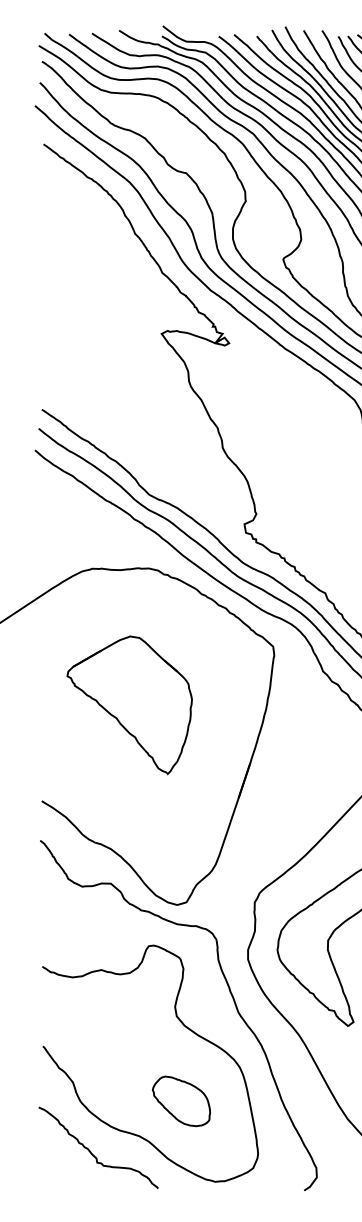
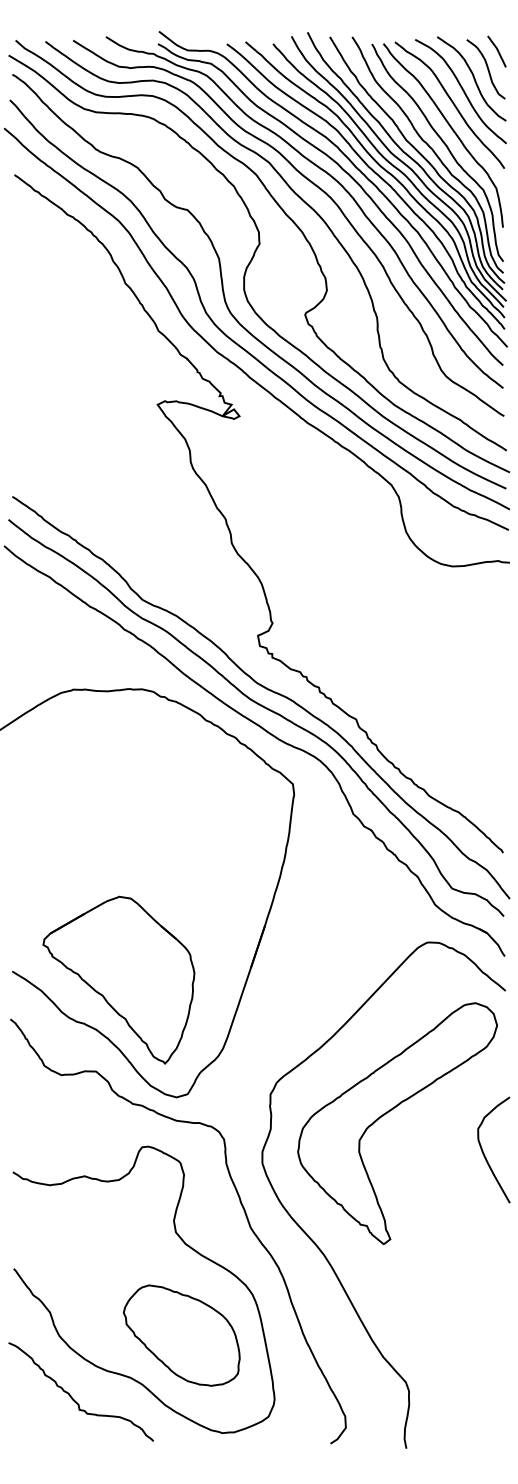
part: (129, 704) -> (118, 979), moved
part: (181, 1101) -> (181, 1335), size x1.67

